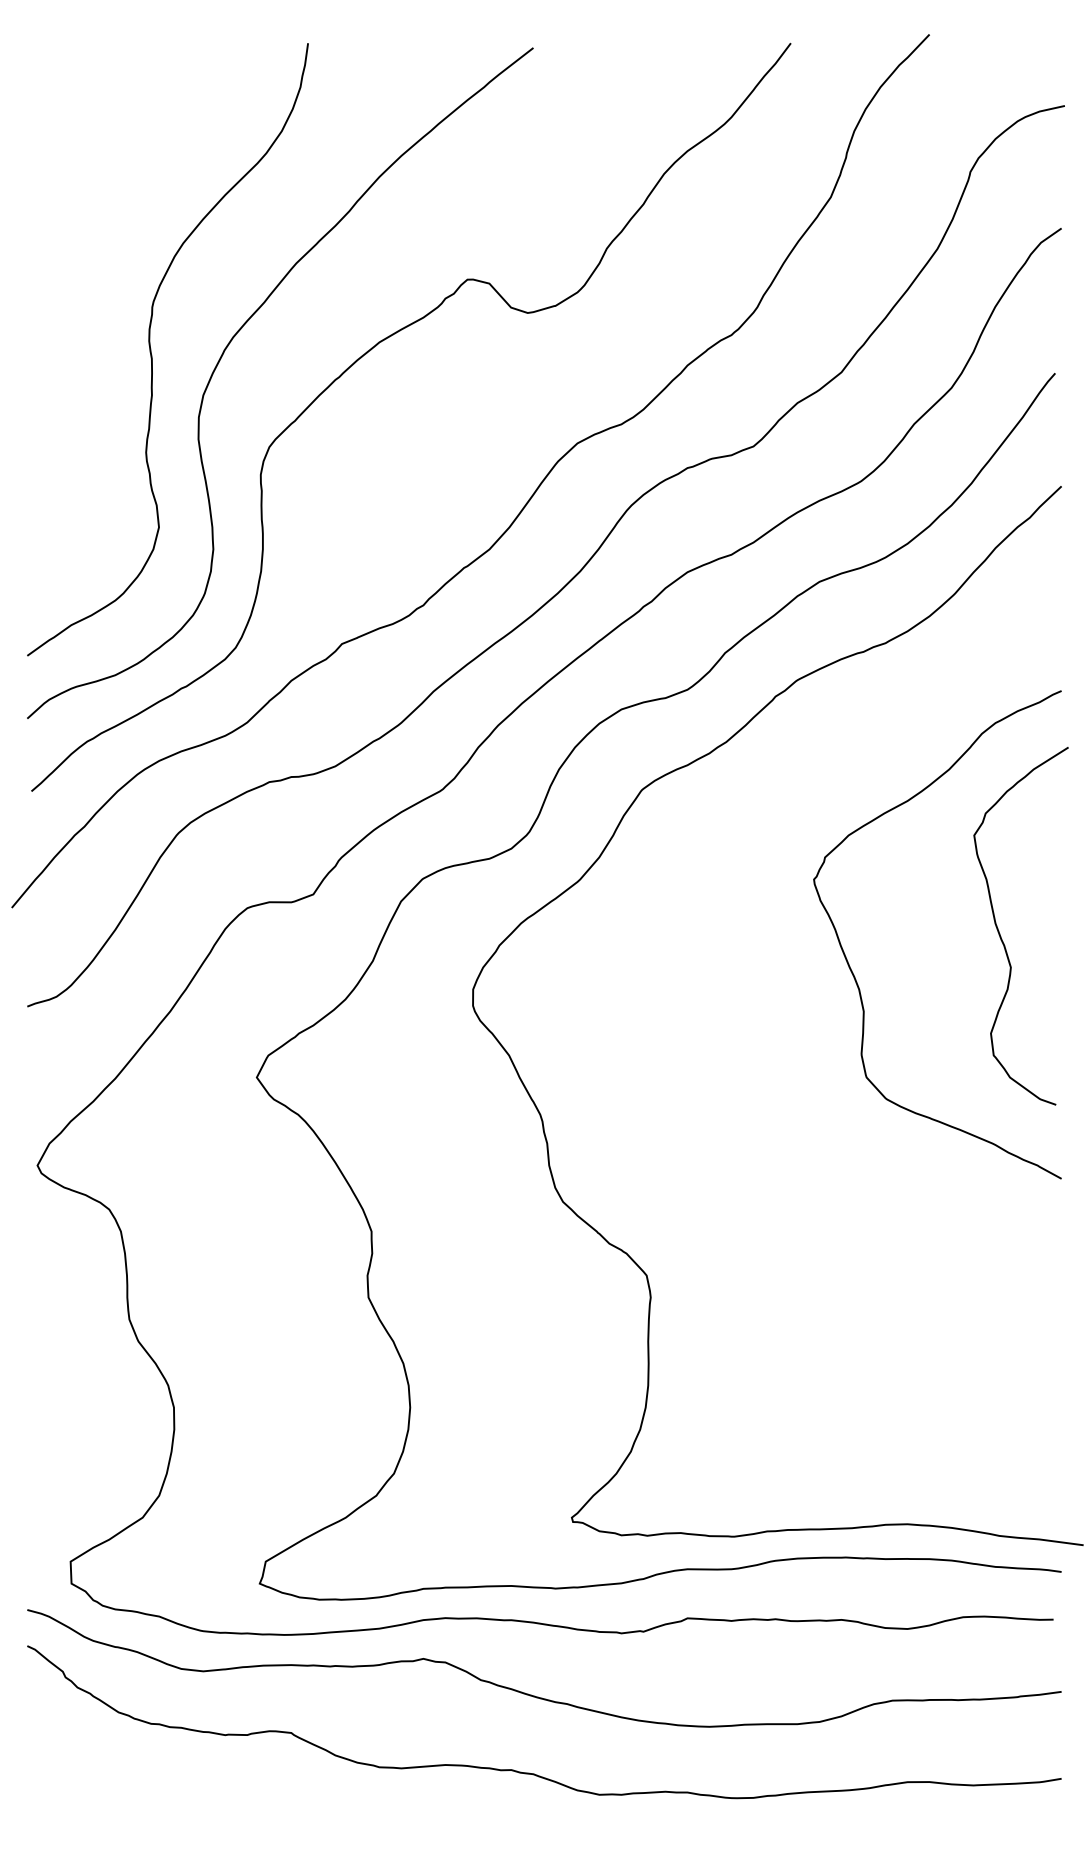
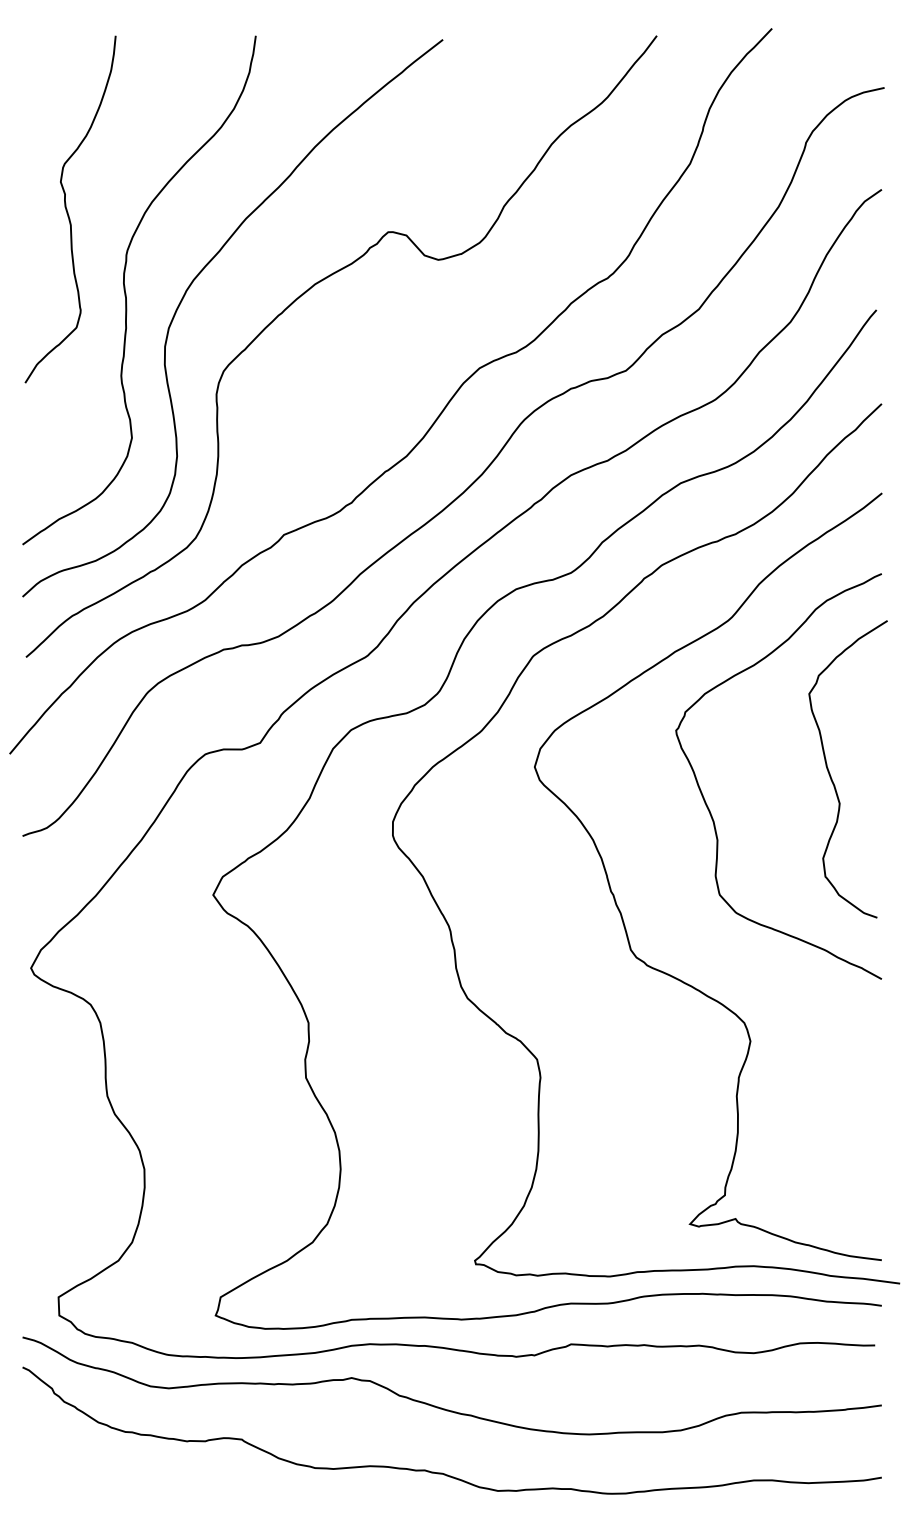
curve: (81, 252) -> (67, 209), added
curve: (748, 1098) -> (621, 912), added

